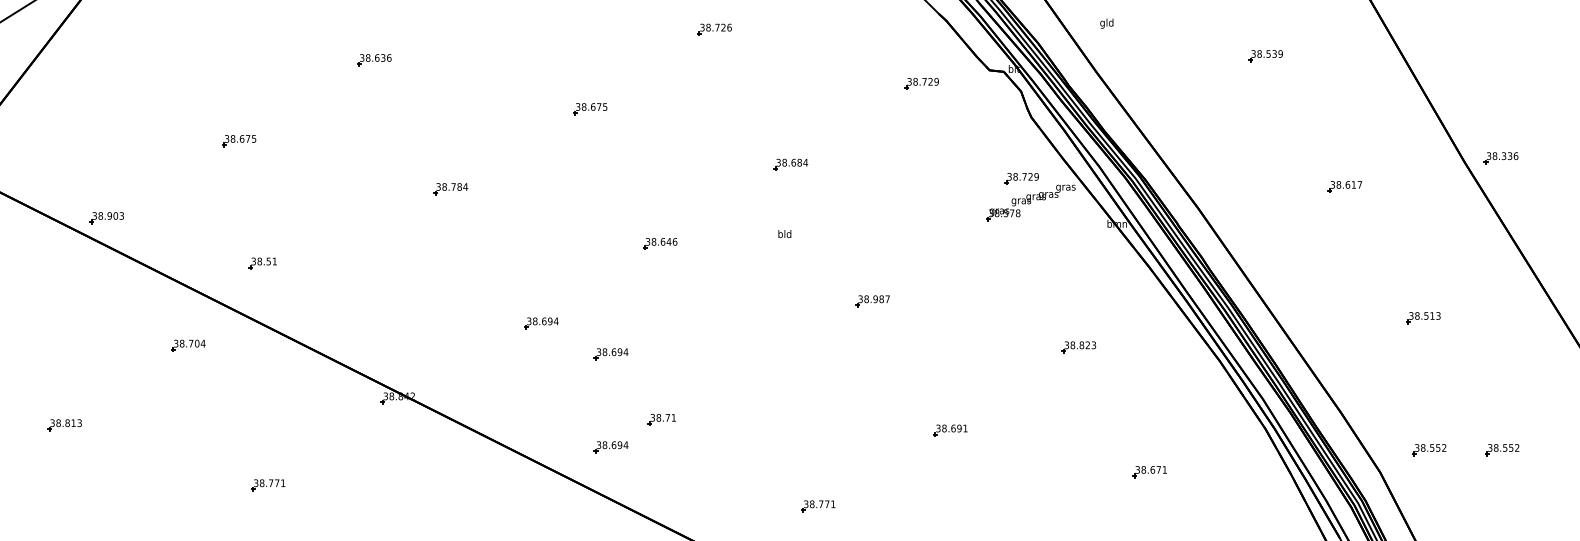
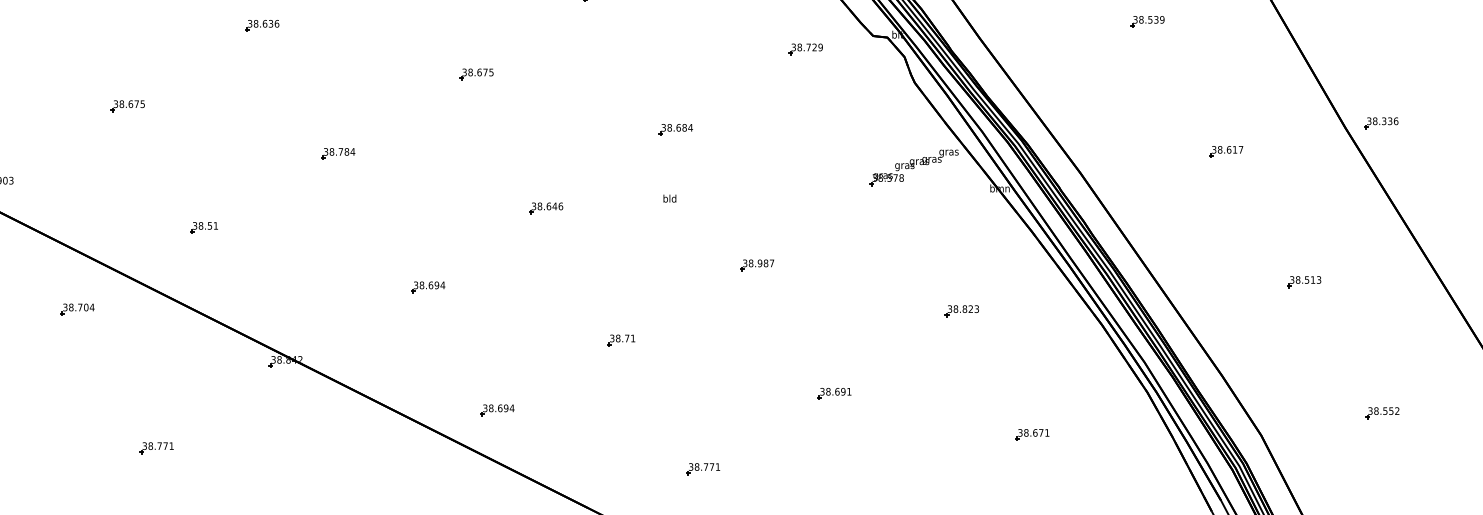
part: (1021, 178) -> (904, 143), removed
part: (262, 263) -> (203, 227), moved
part: (610, 354) -> (496, 318), removed
part: (661, 419) -> (620, 340), moved
part: (1429, 450) -> (1310, 413), removed

